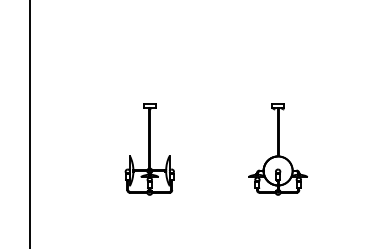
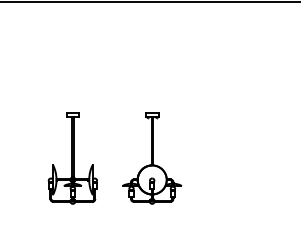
part: (277, 149) -> (151, 158), moved

